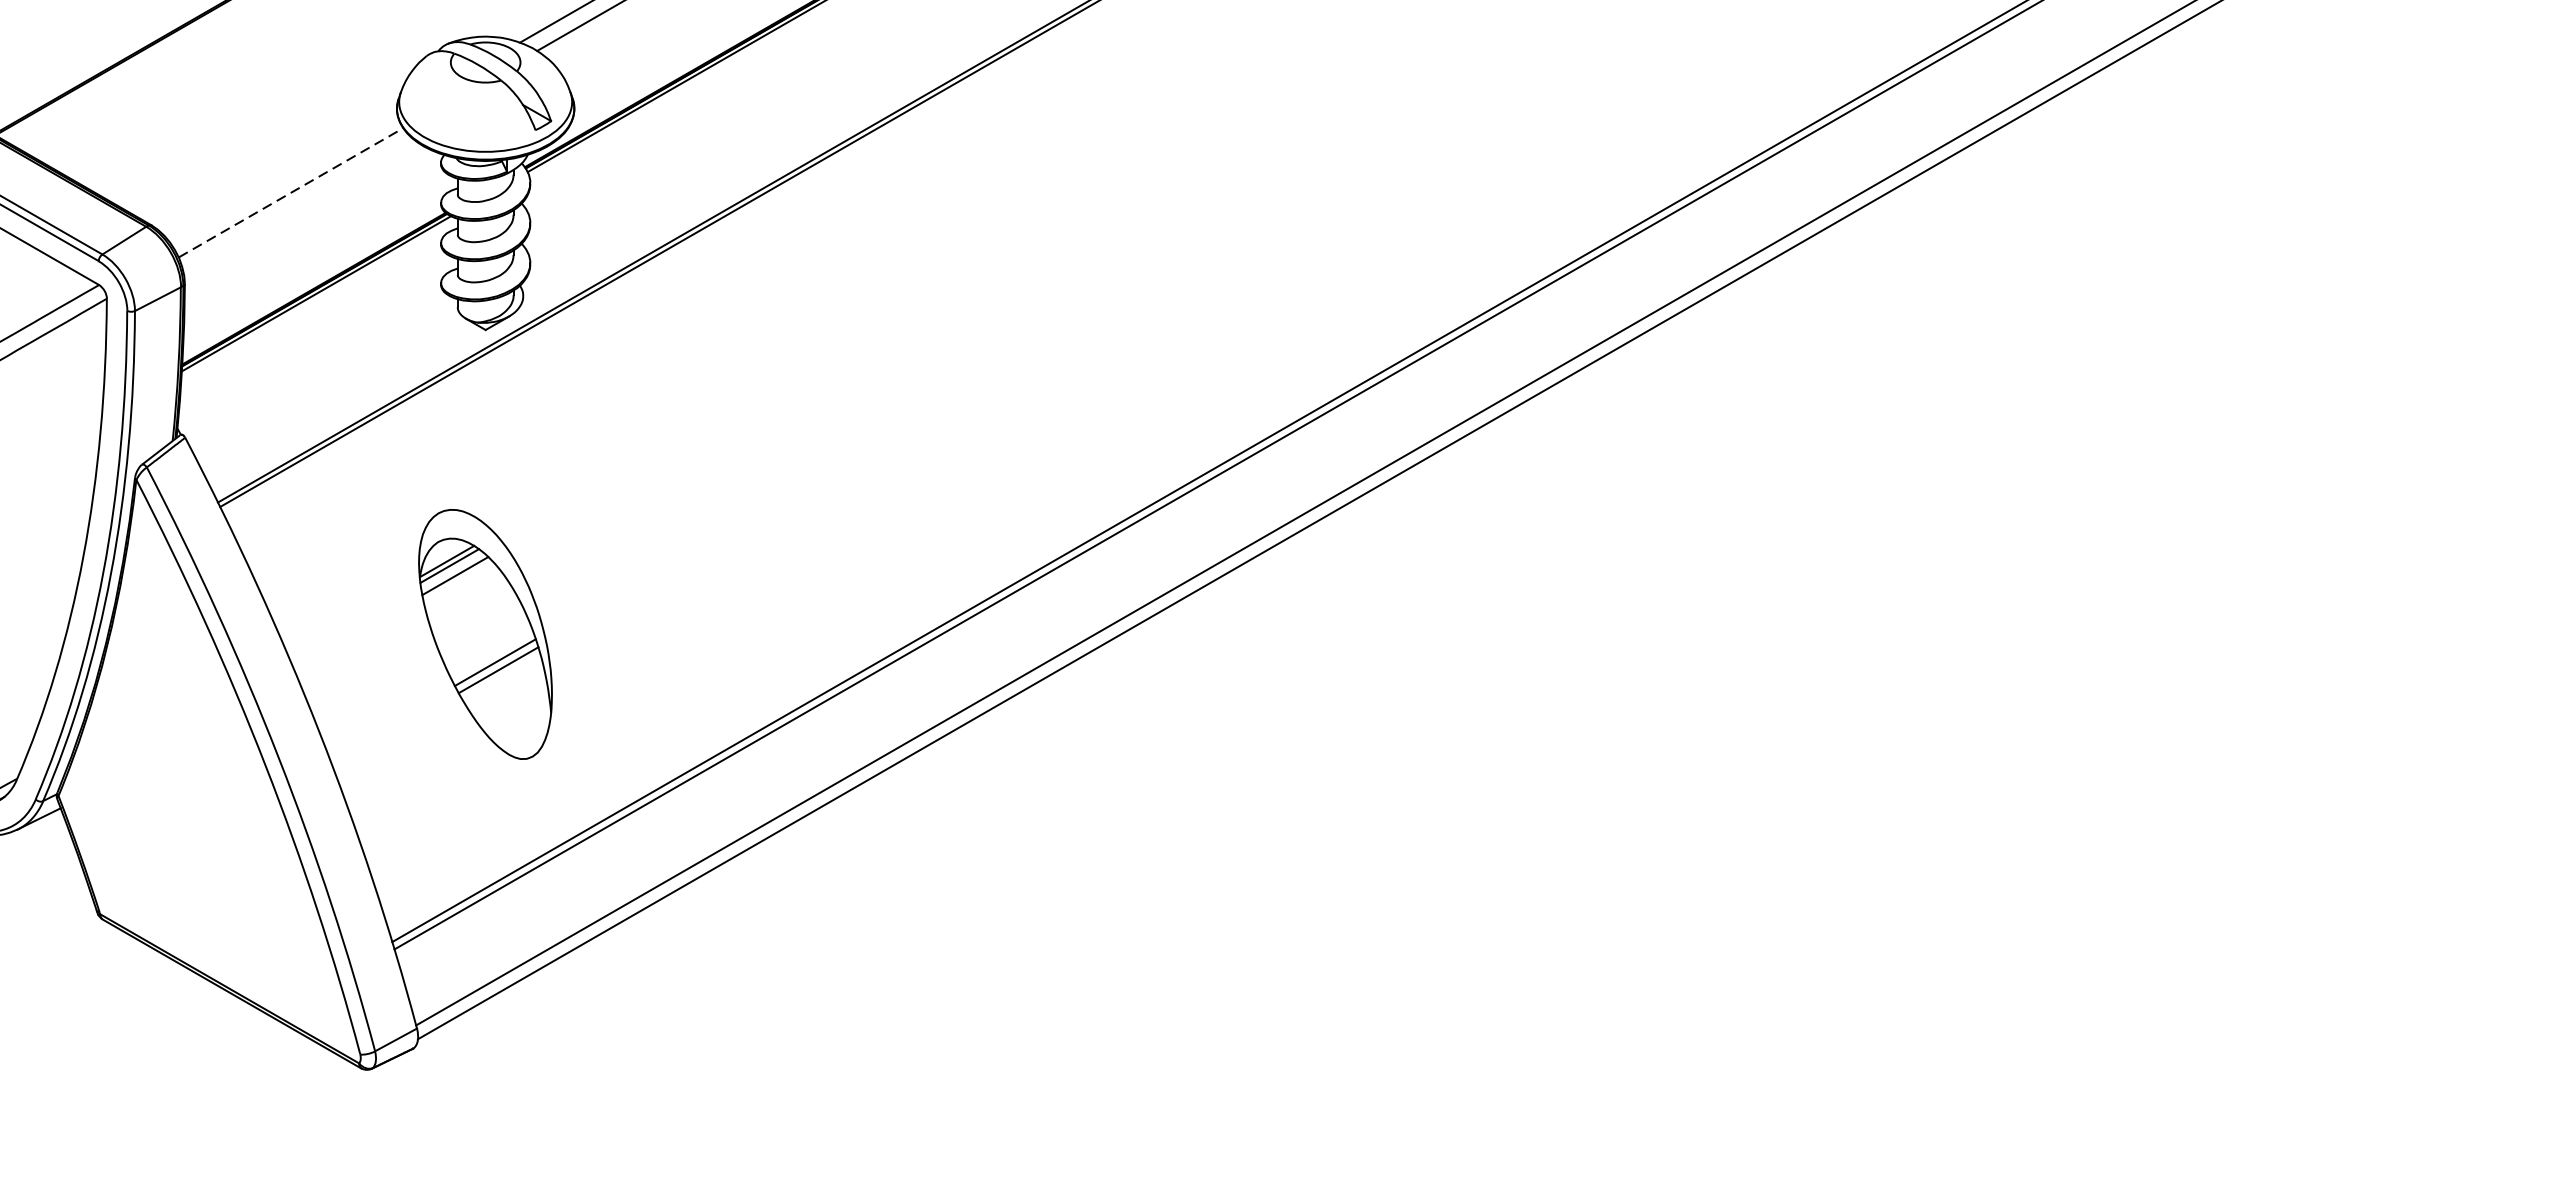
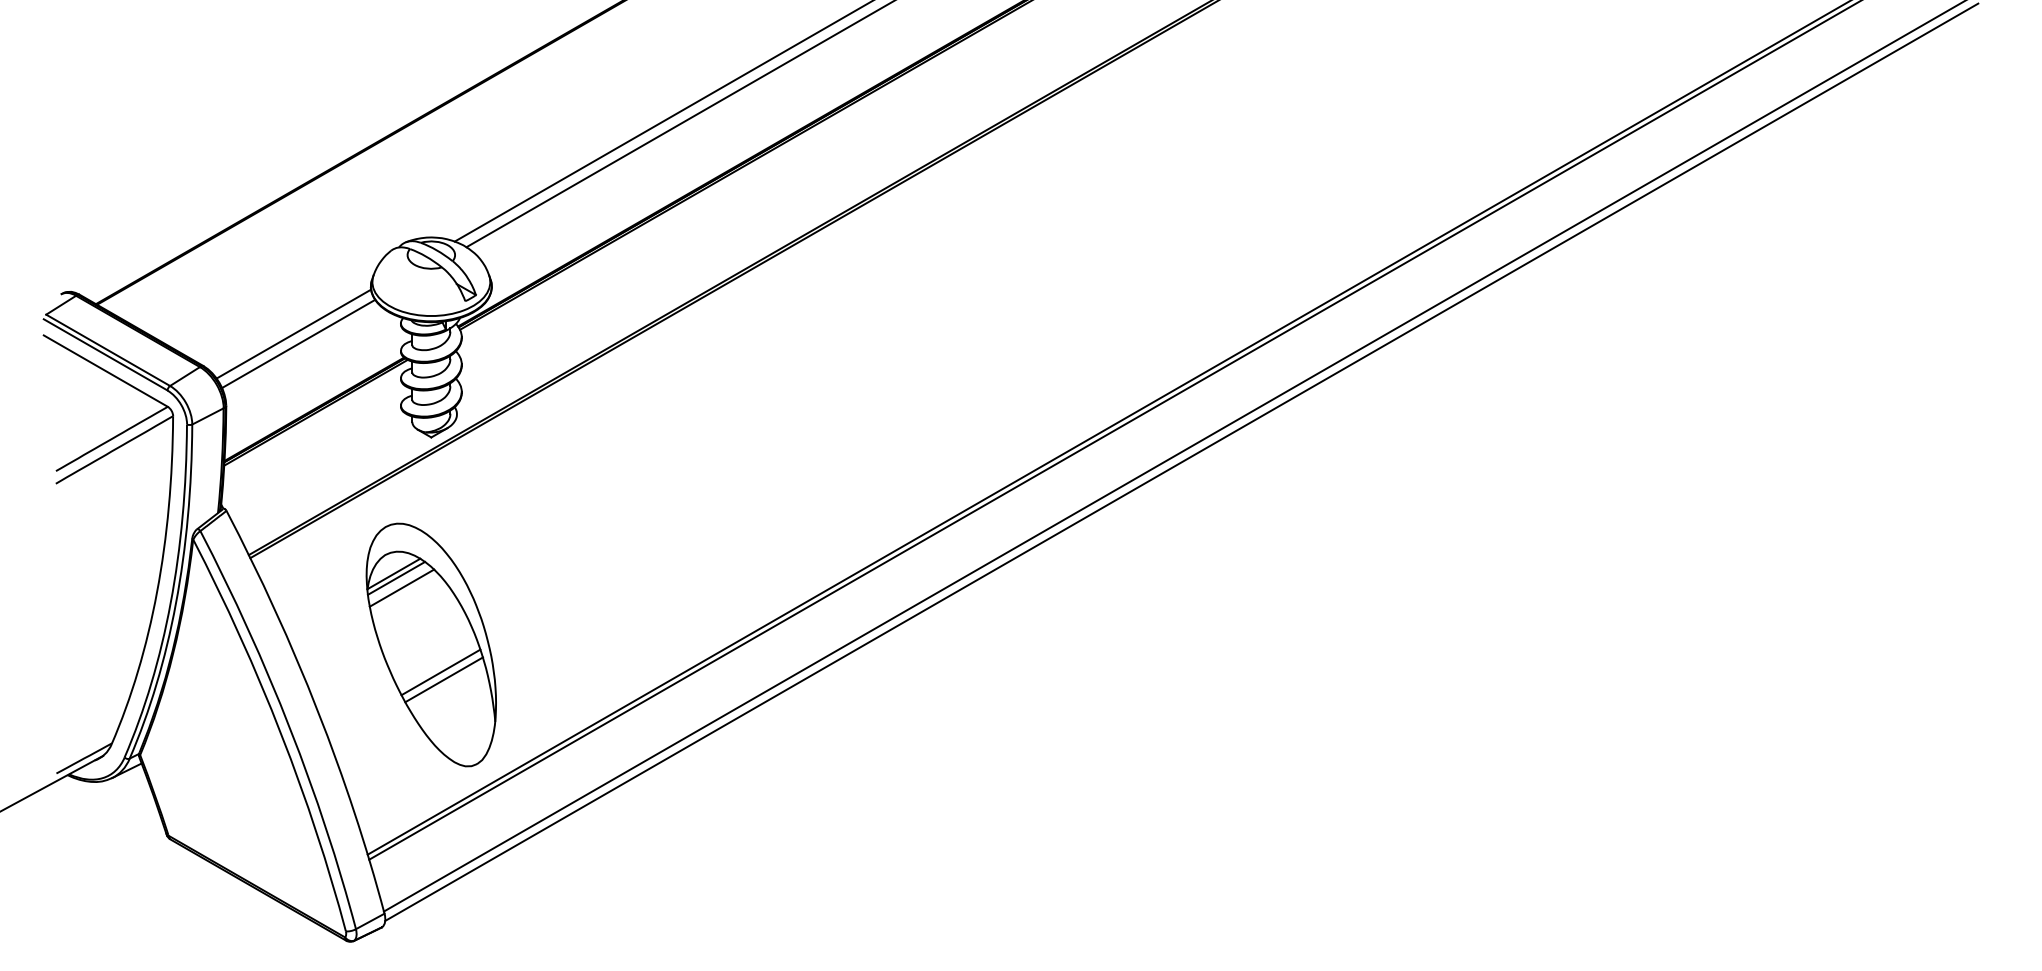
line: (283, 177) -> (293, 333), added
line: (292, 192) -> (299, 343), dashed -> solid
part: (484, 633) -> (430, 644), size x1.43

